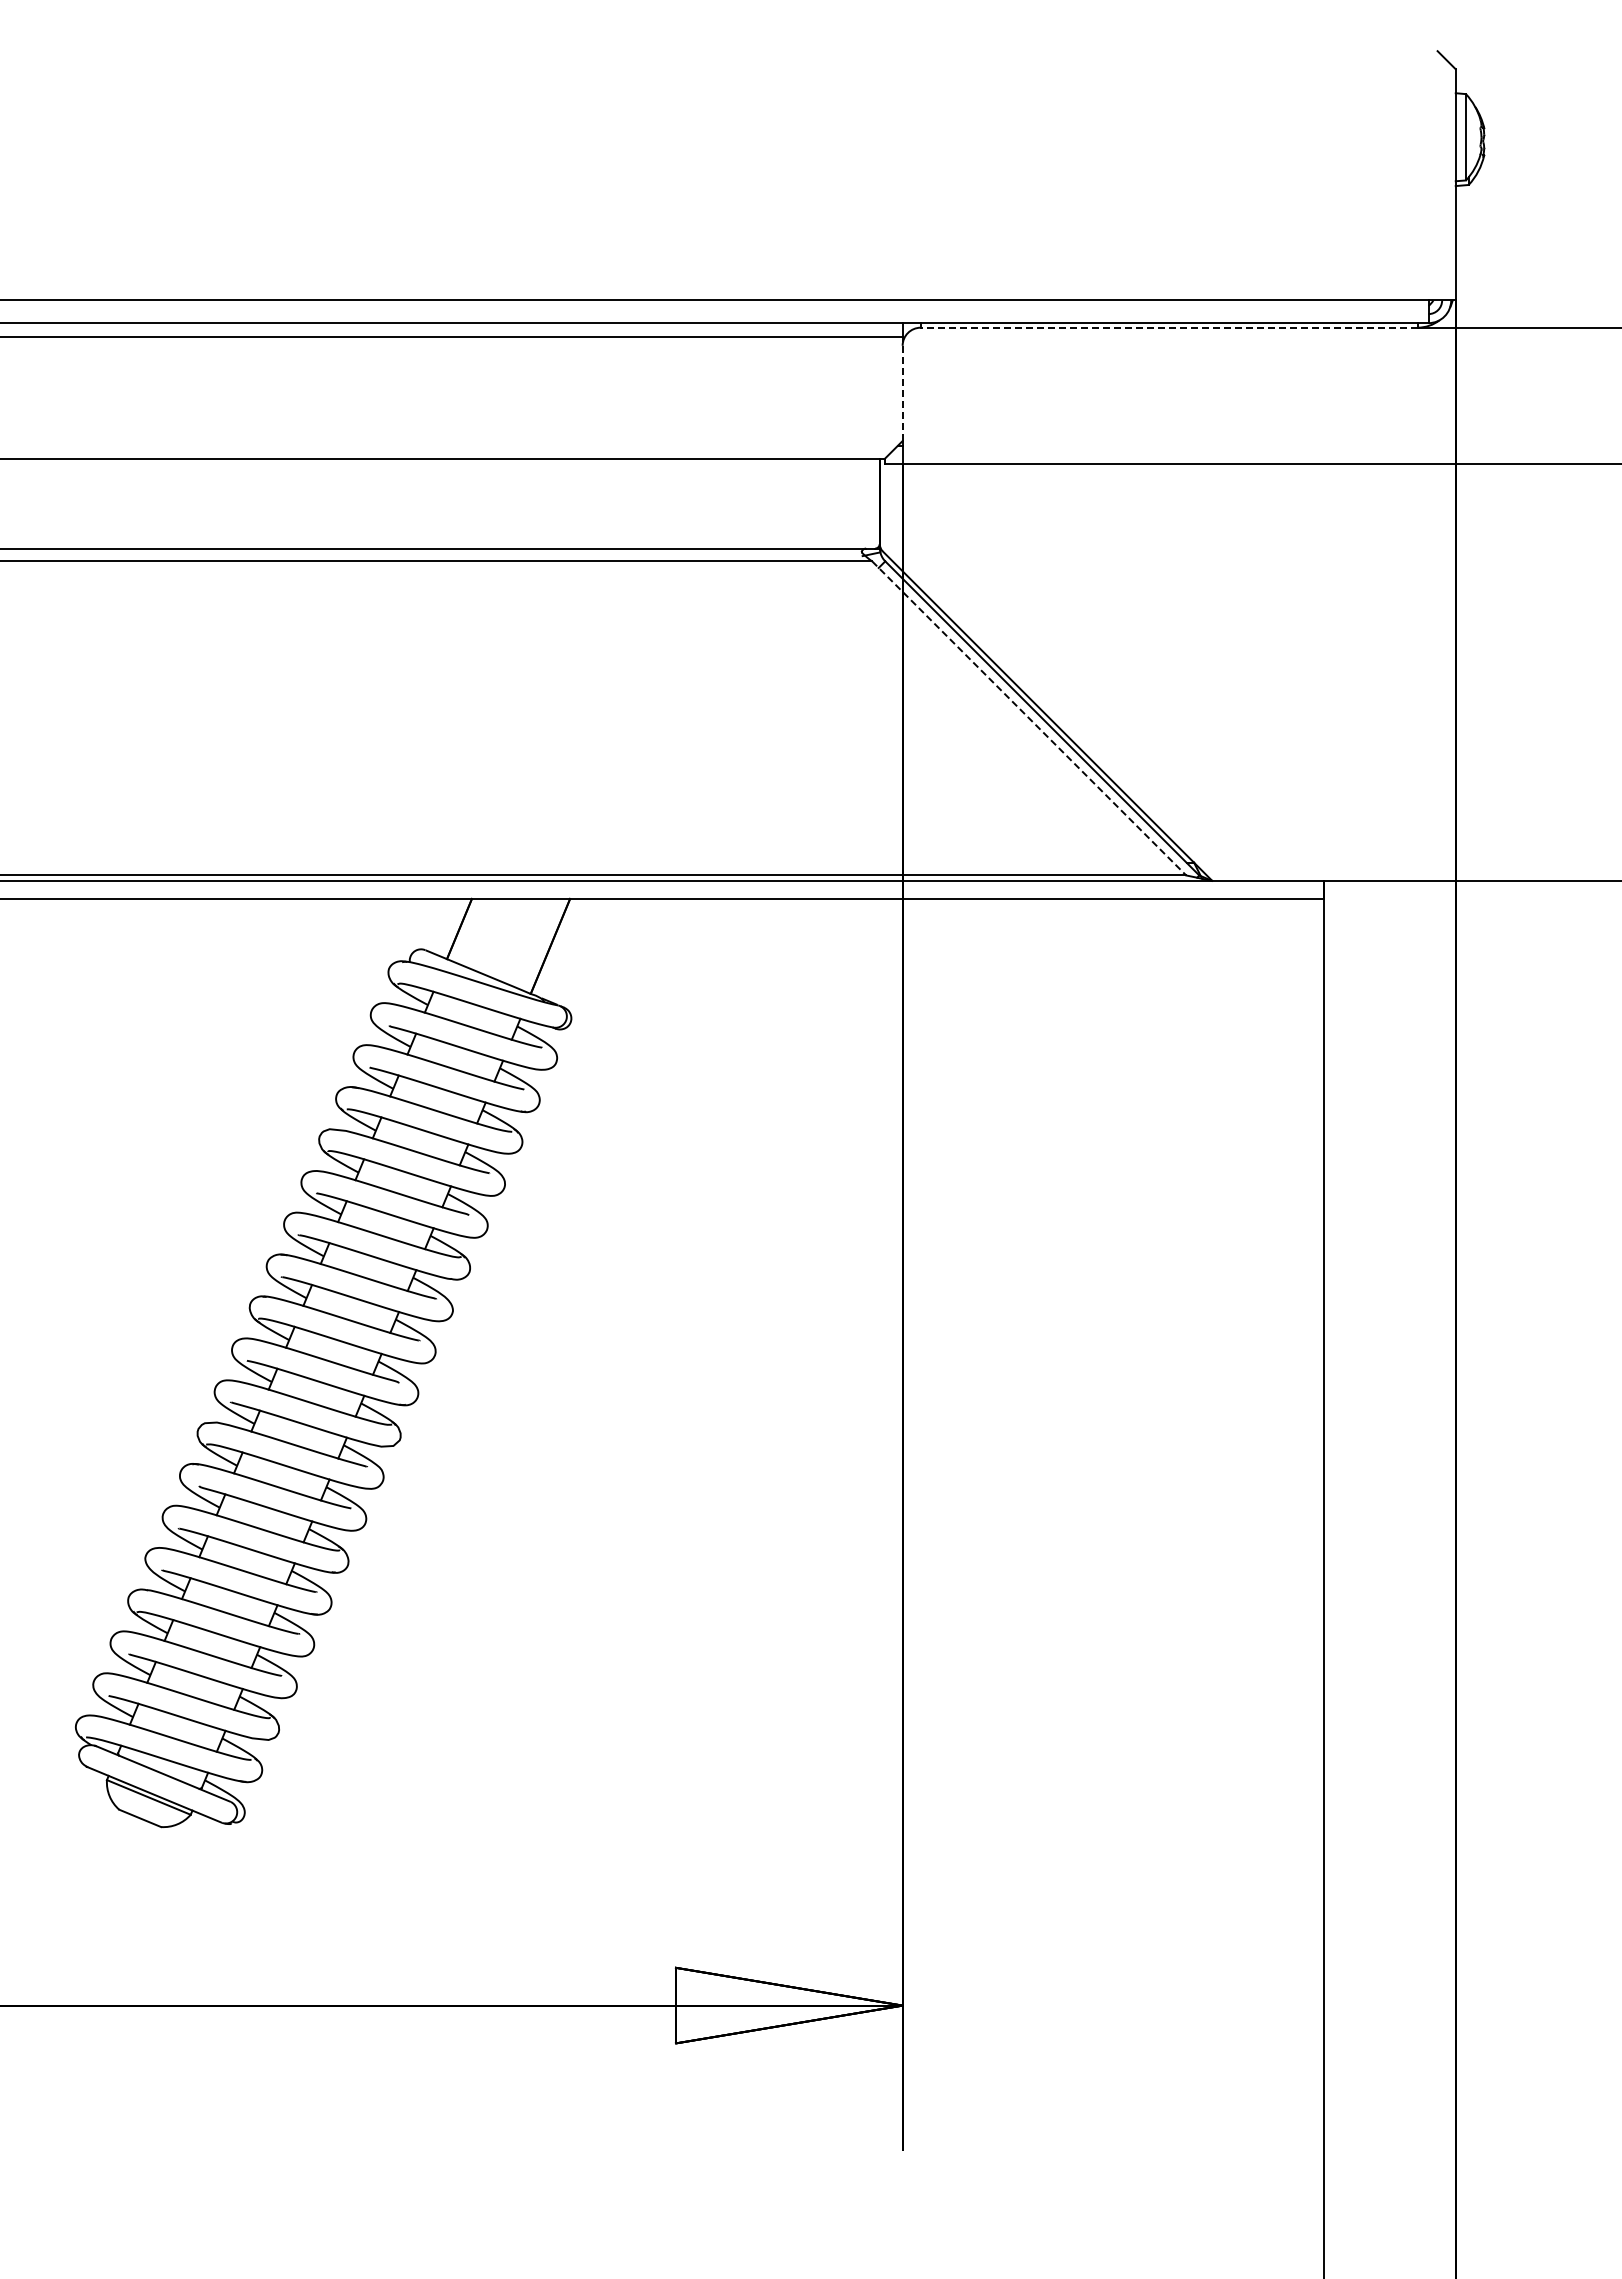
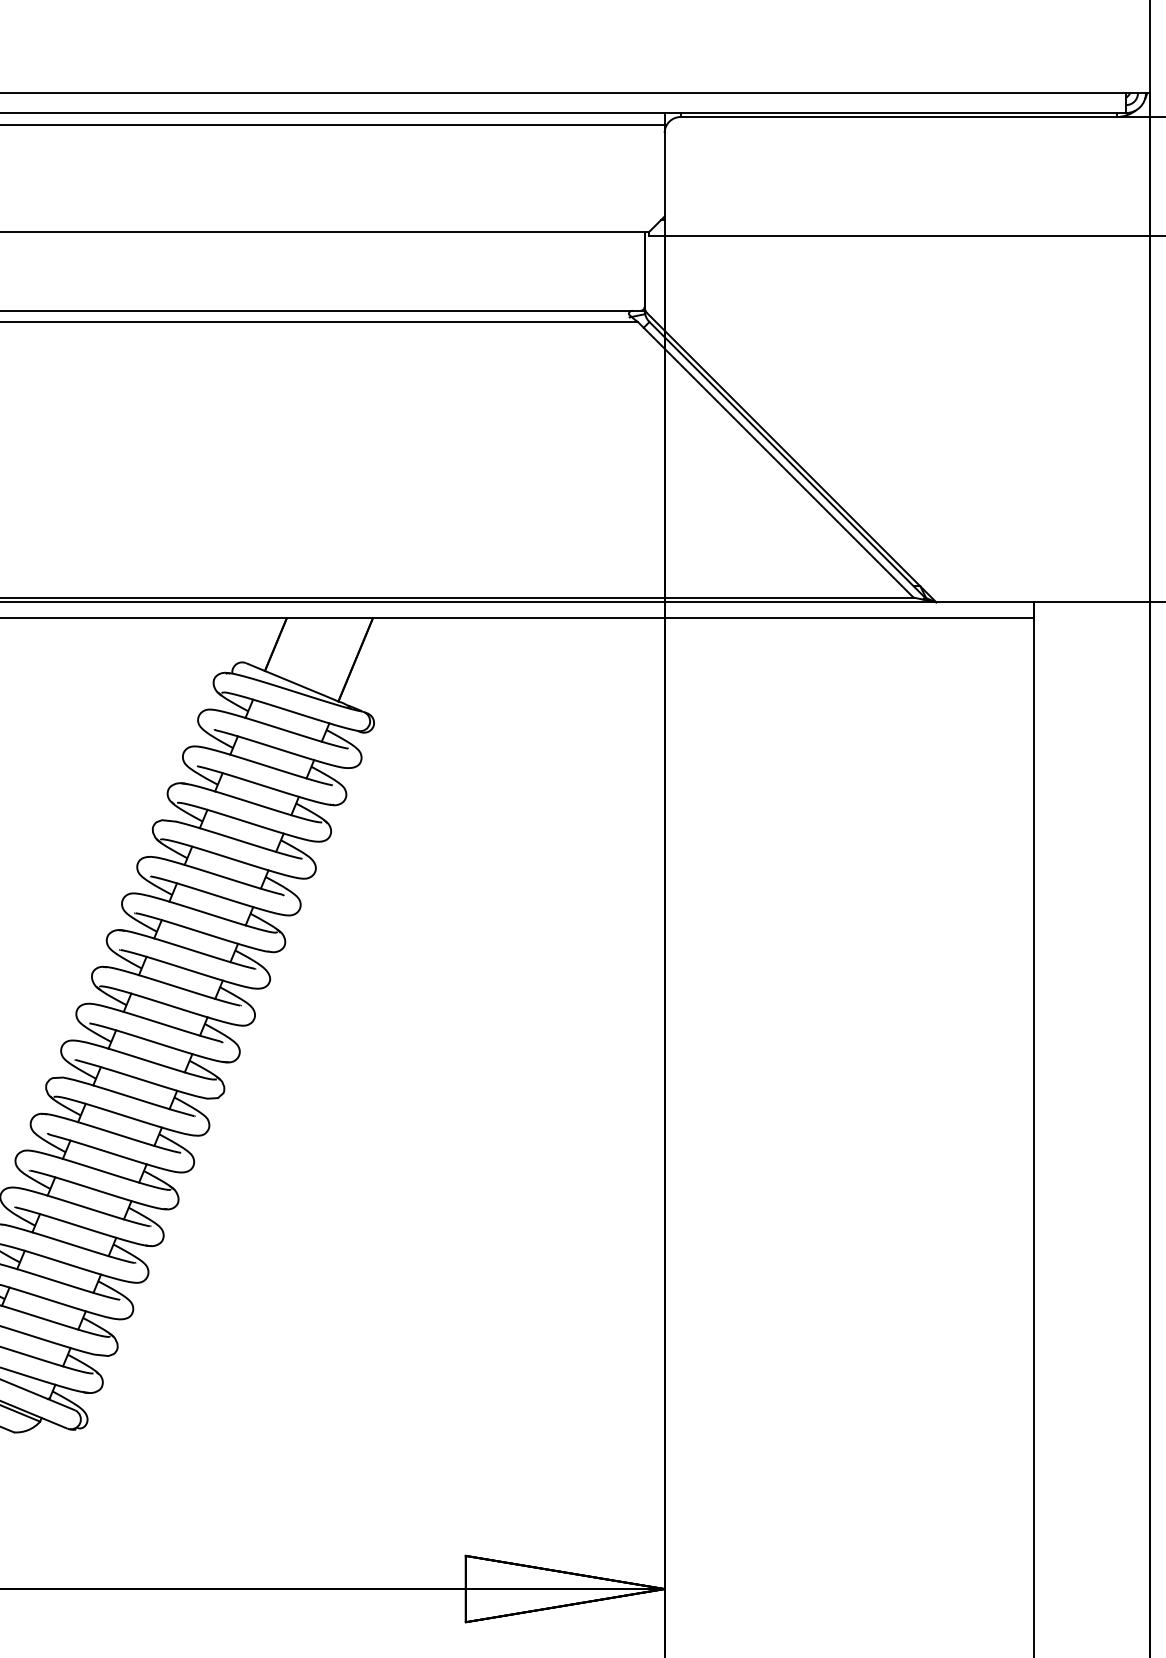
line: (1168, 327) -> (897, 116), dashed -> solid
line: (902, 388) -> (664, 170), dashed -> solid
line: (1029, 718) -> (775, 459), dashed -> solid

